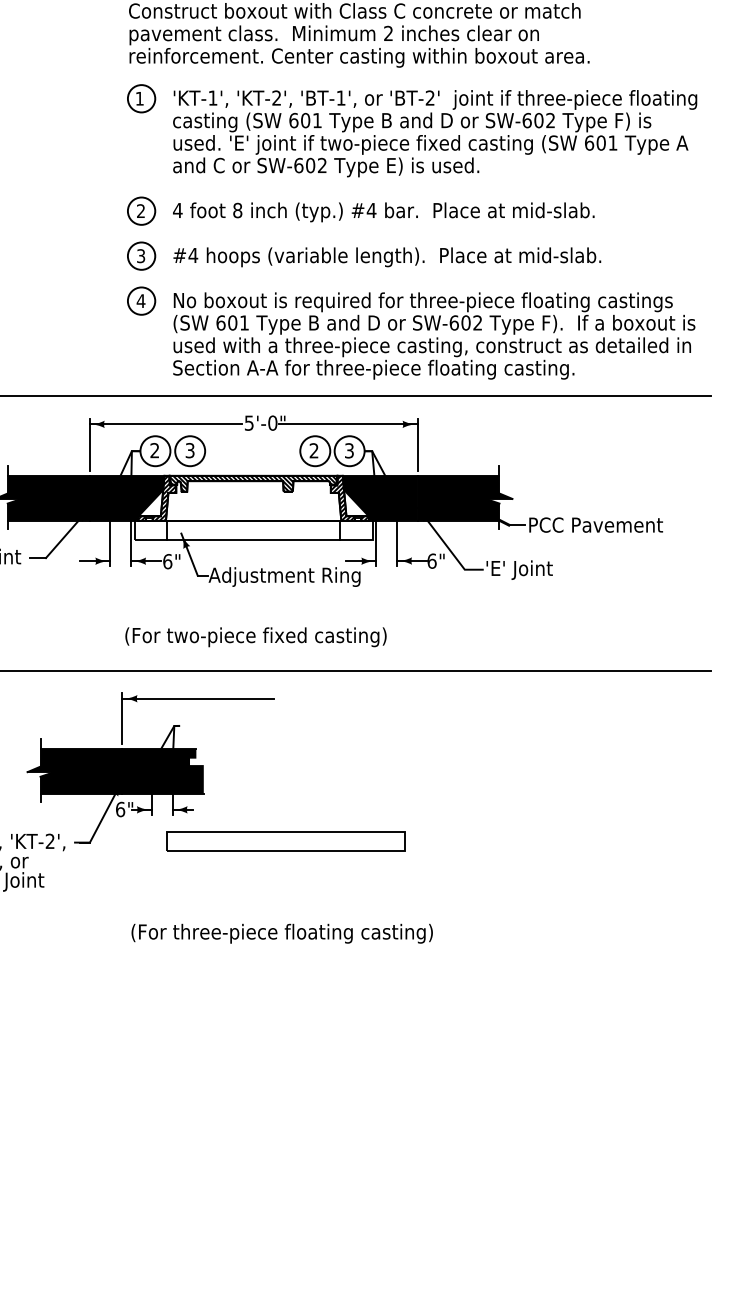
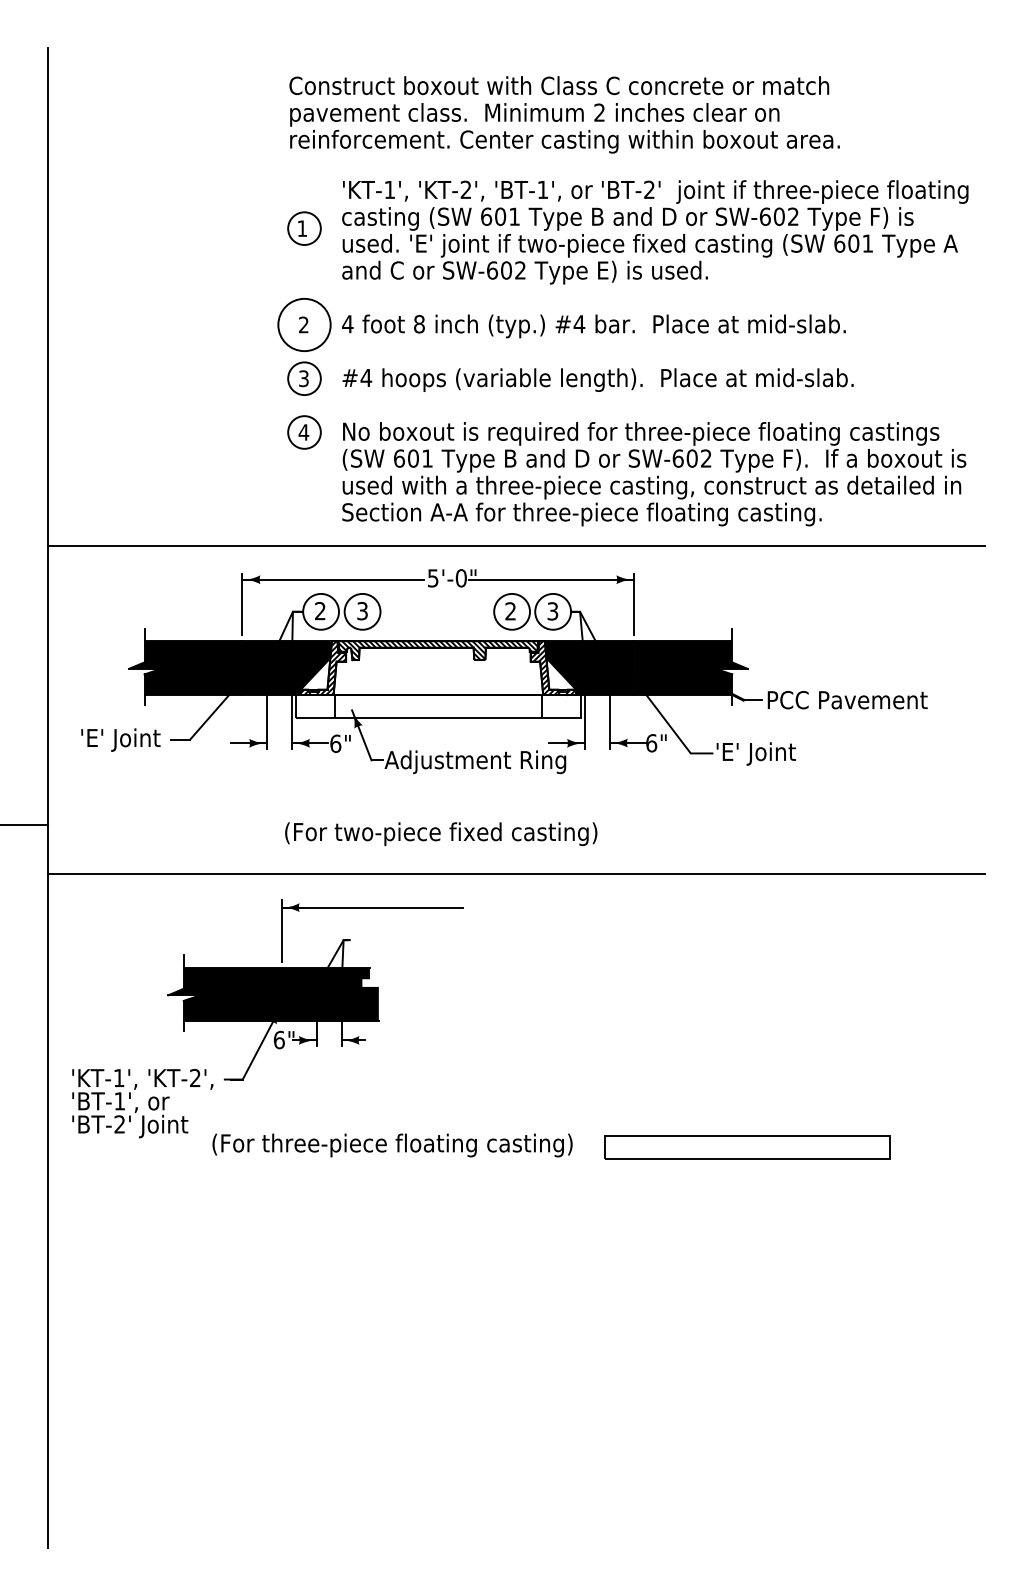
part: (141, 98) -> (304, 228), moved
circle: (141, 210) -> (304, 324), size x1.6
part: (286, 841) -> (747, 1147), moved
text: (282, 933) -> (392, 1145), moved

